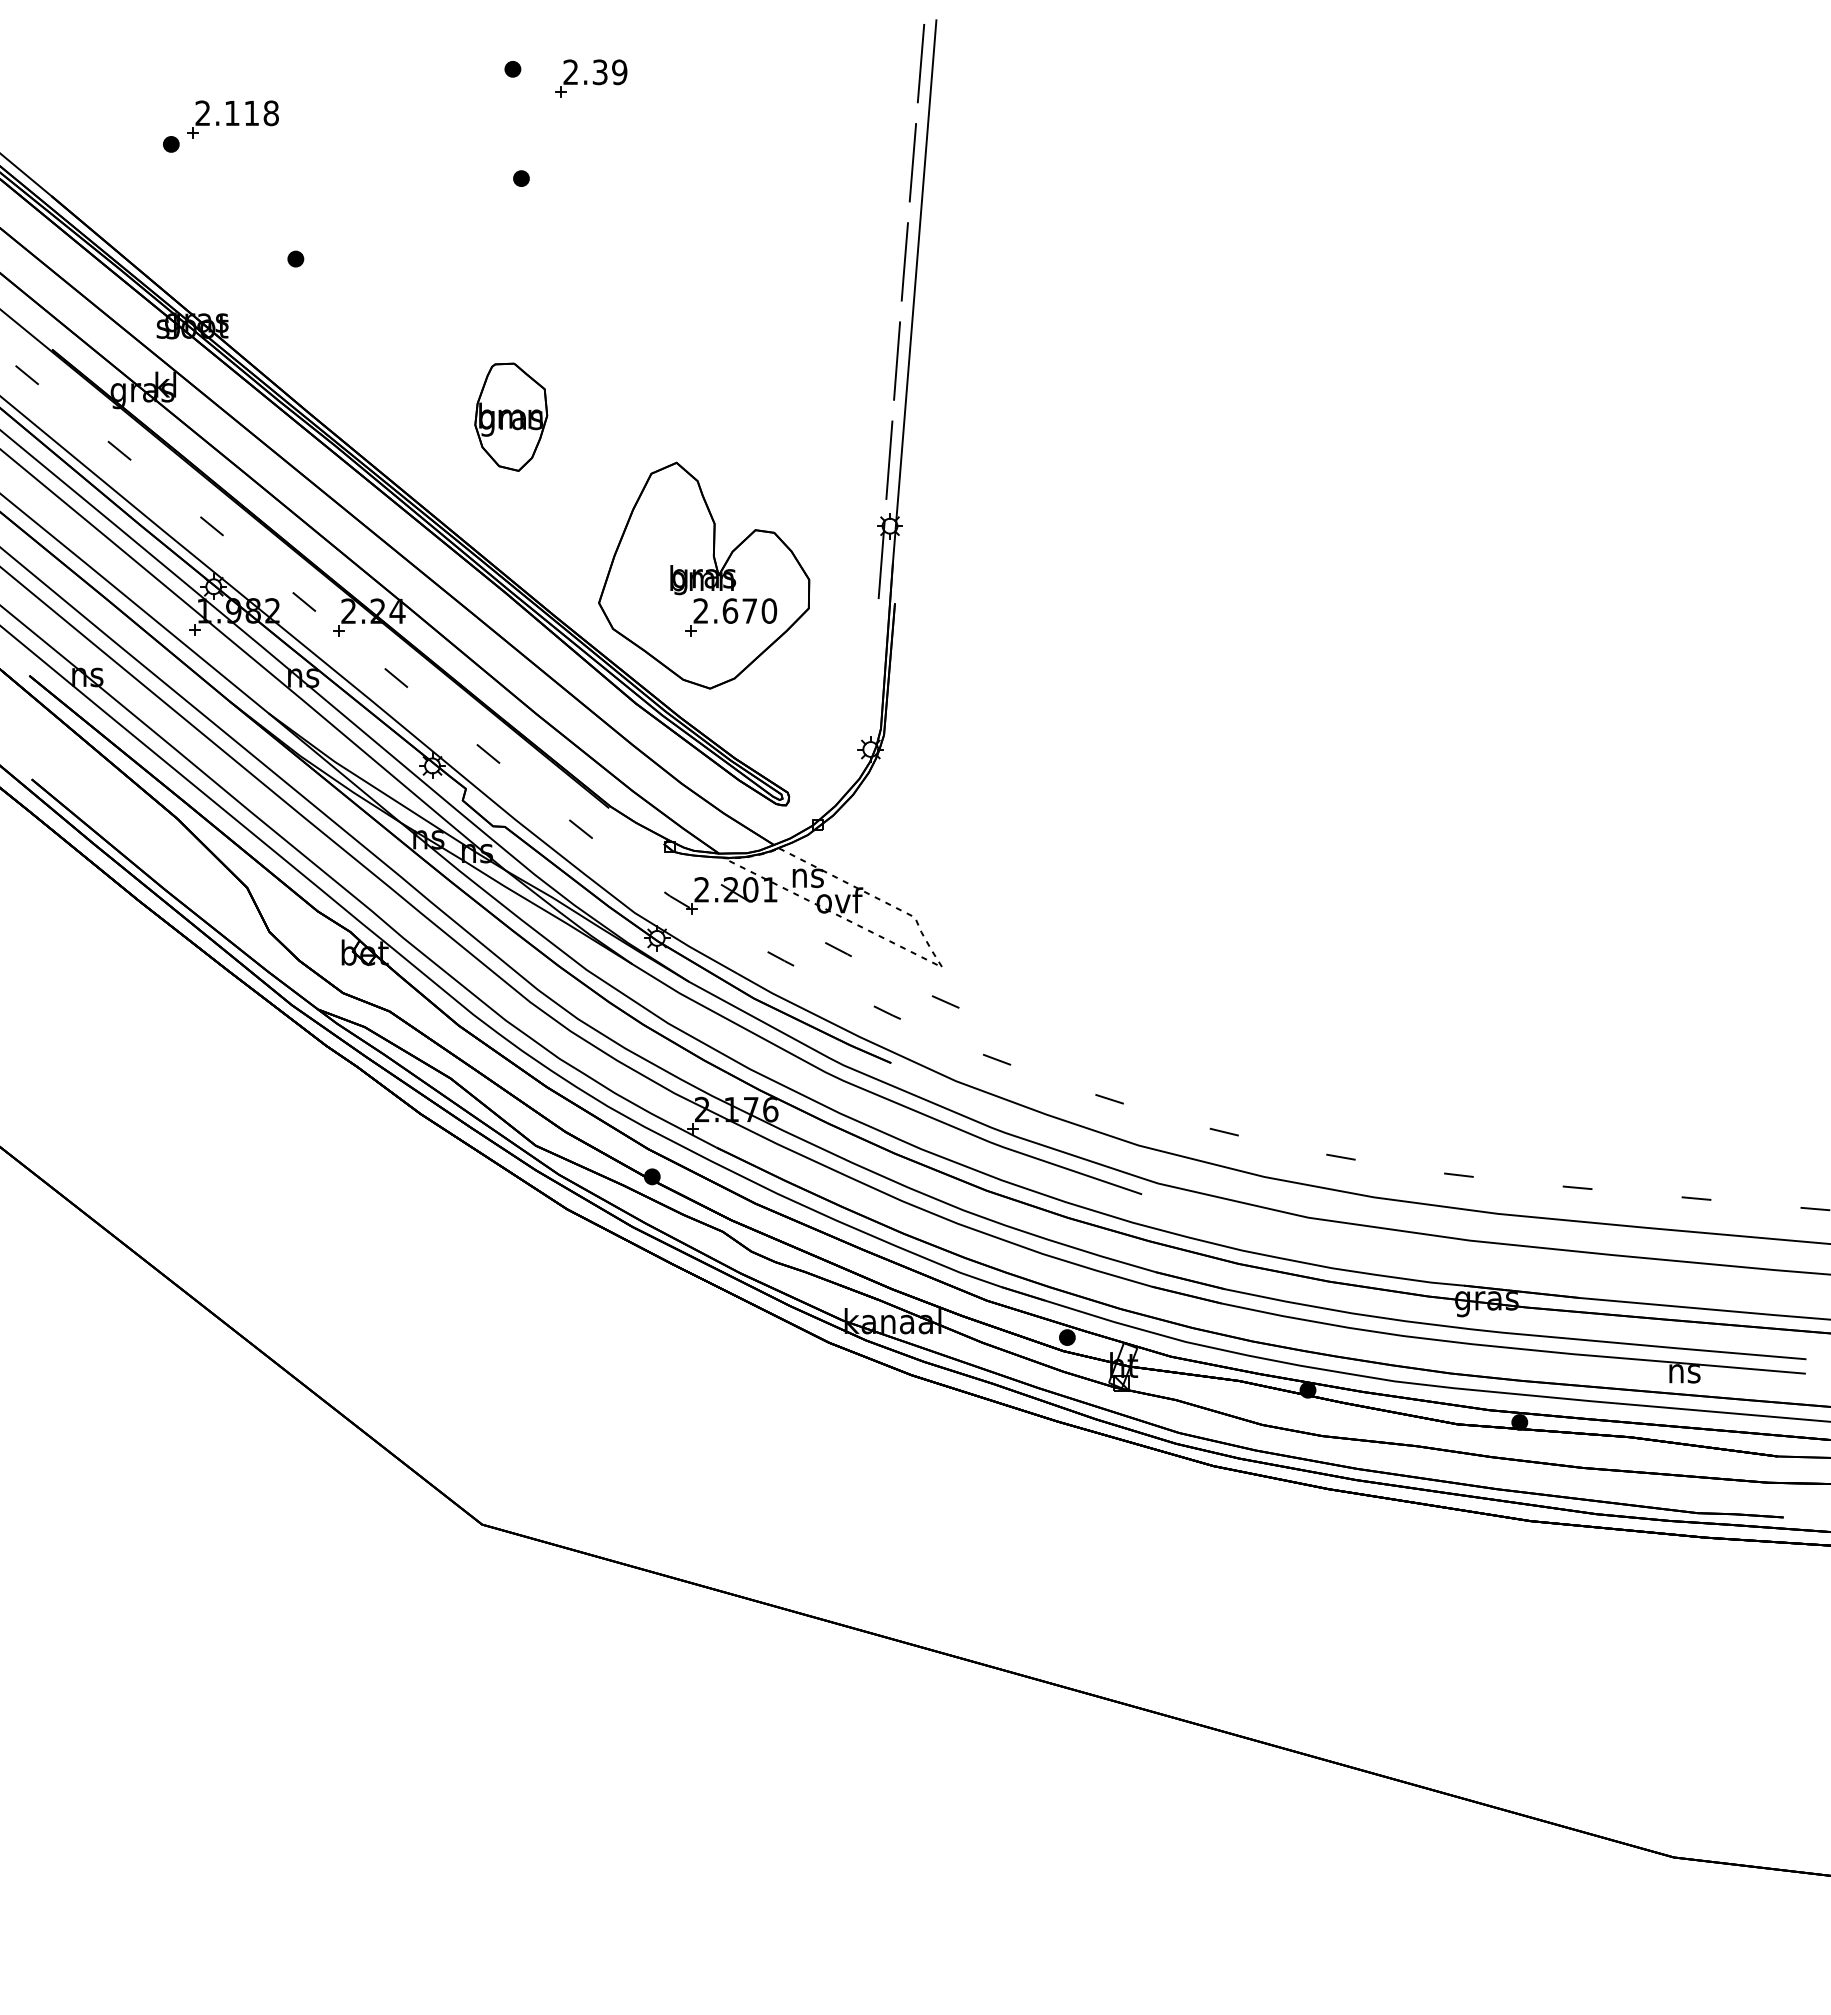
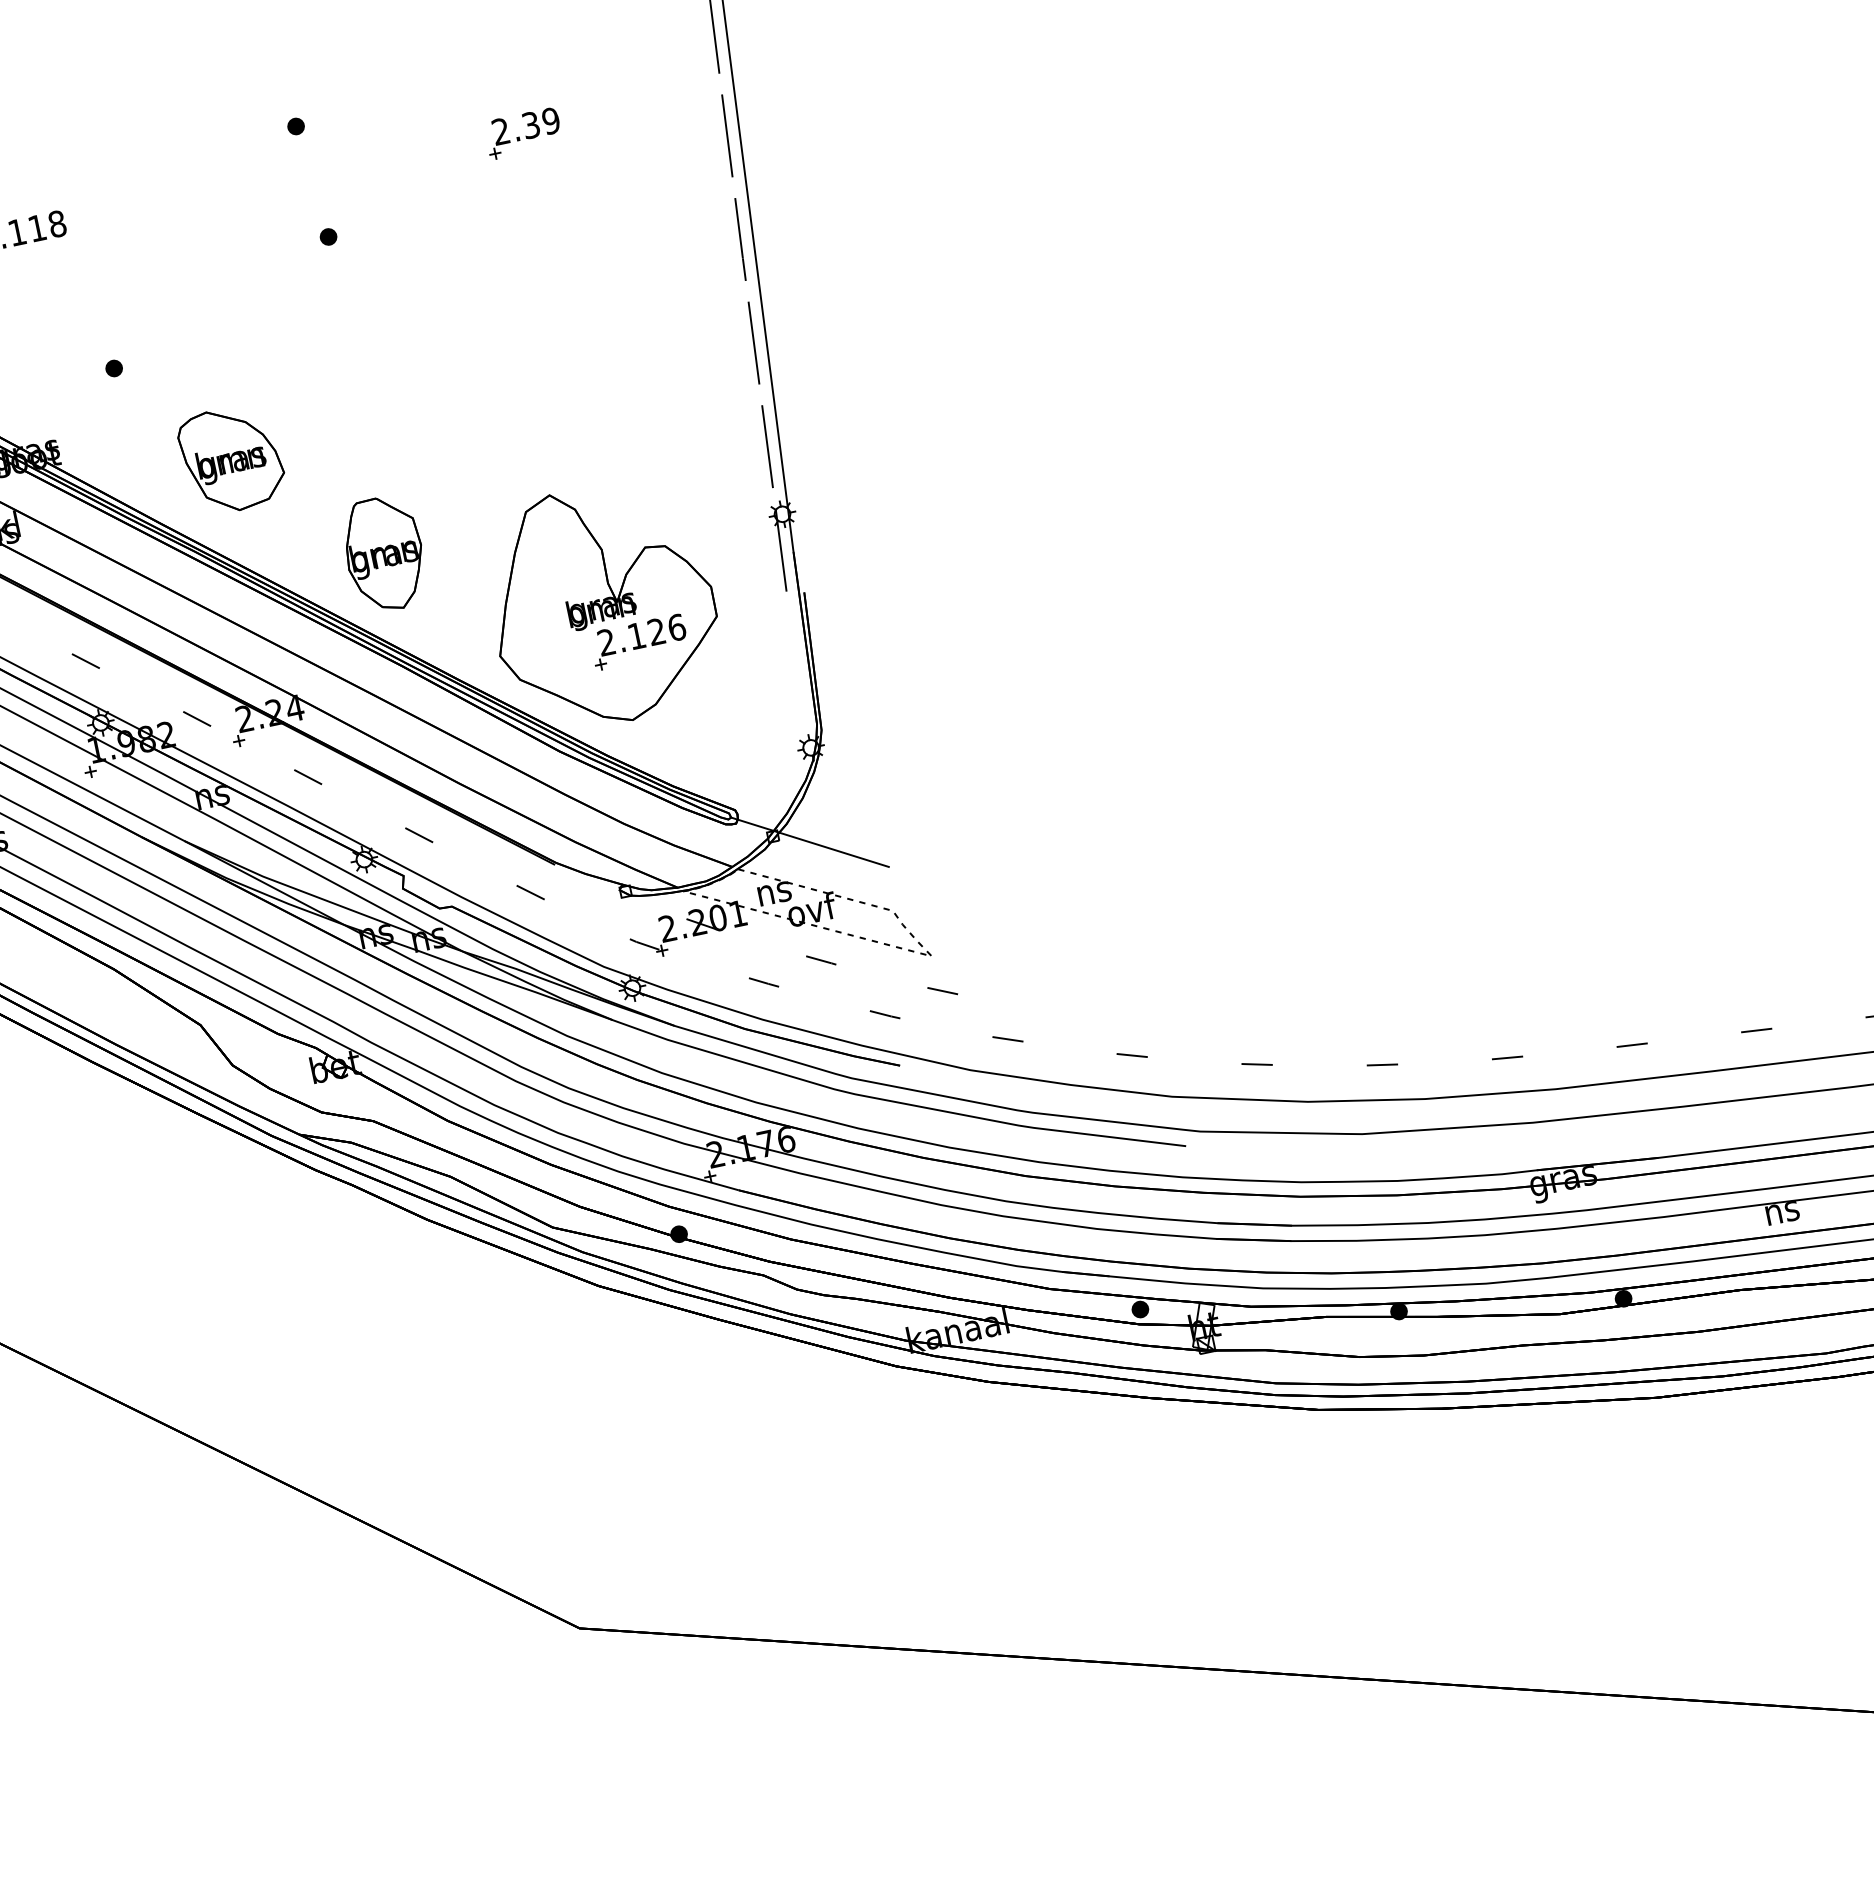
part: (591, 78) -> (523, 133), moved
part: (387, 366) -> (231, 459), added
part: (511, 416) -> (384, 553), moved
text: (749, 610) -> (656, 631), 2.670 -> 2.126
line: (850, 836) -> (809, 841), added

